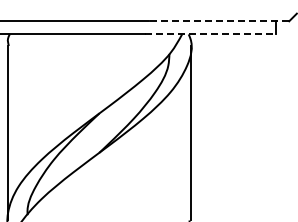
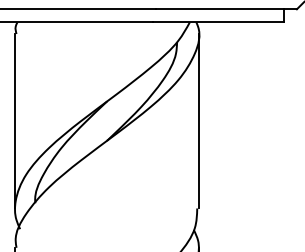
line: (218, 21) -> (226, 9), dashed -> solid
line: (210, 34) -> (218, 22), dashed -> solid

